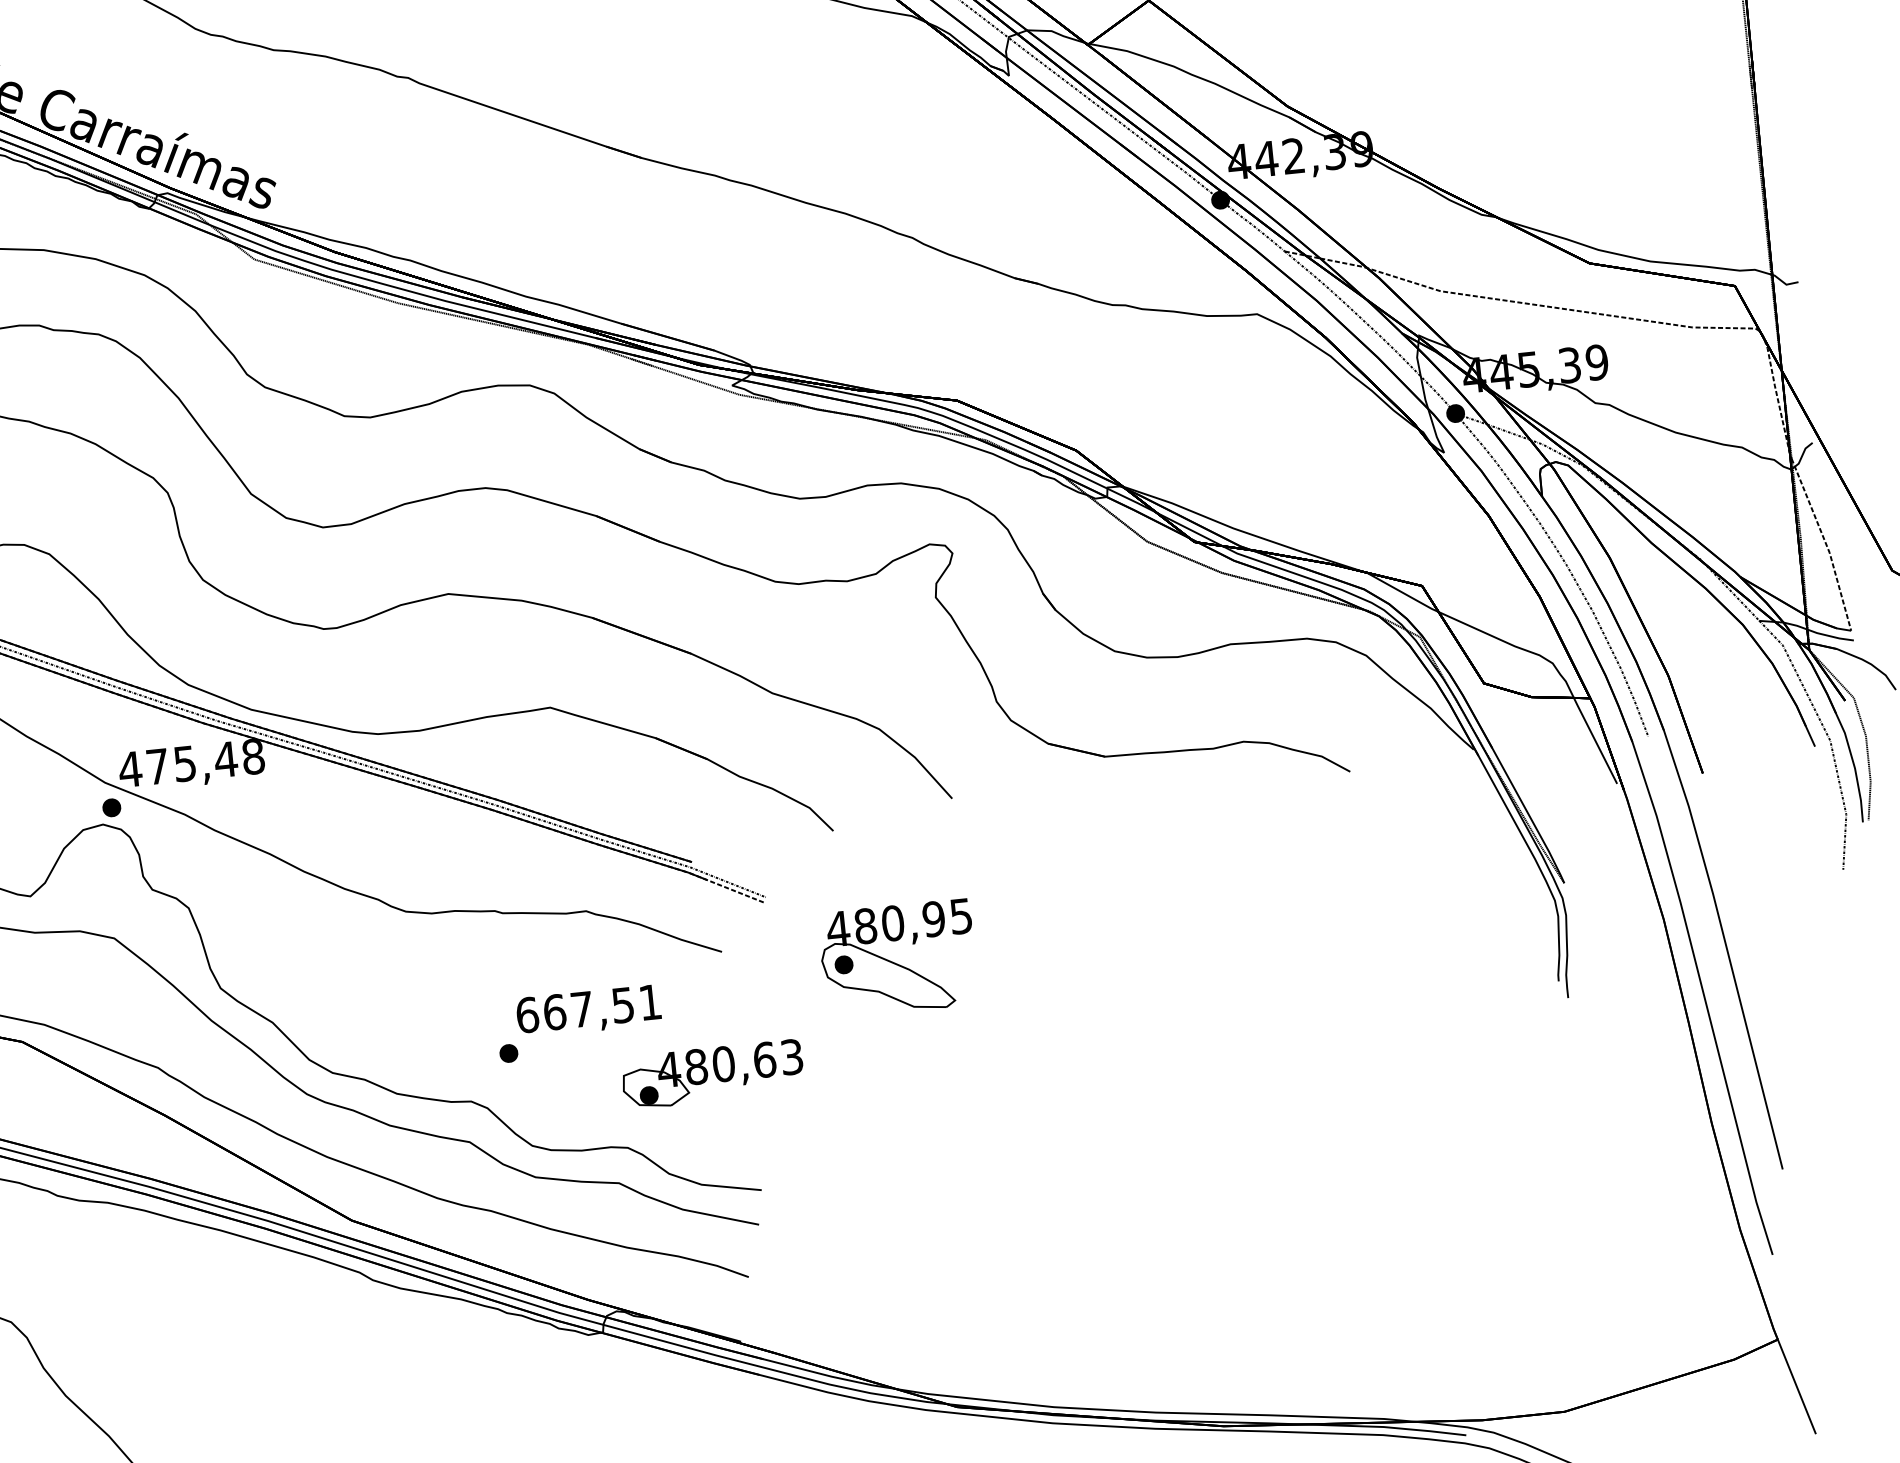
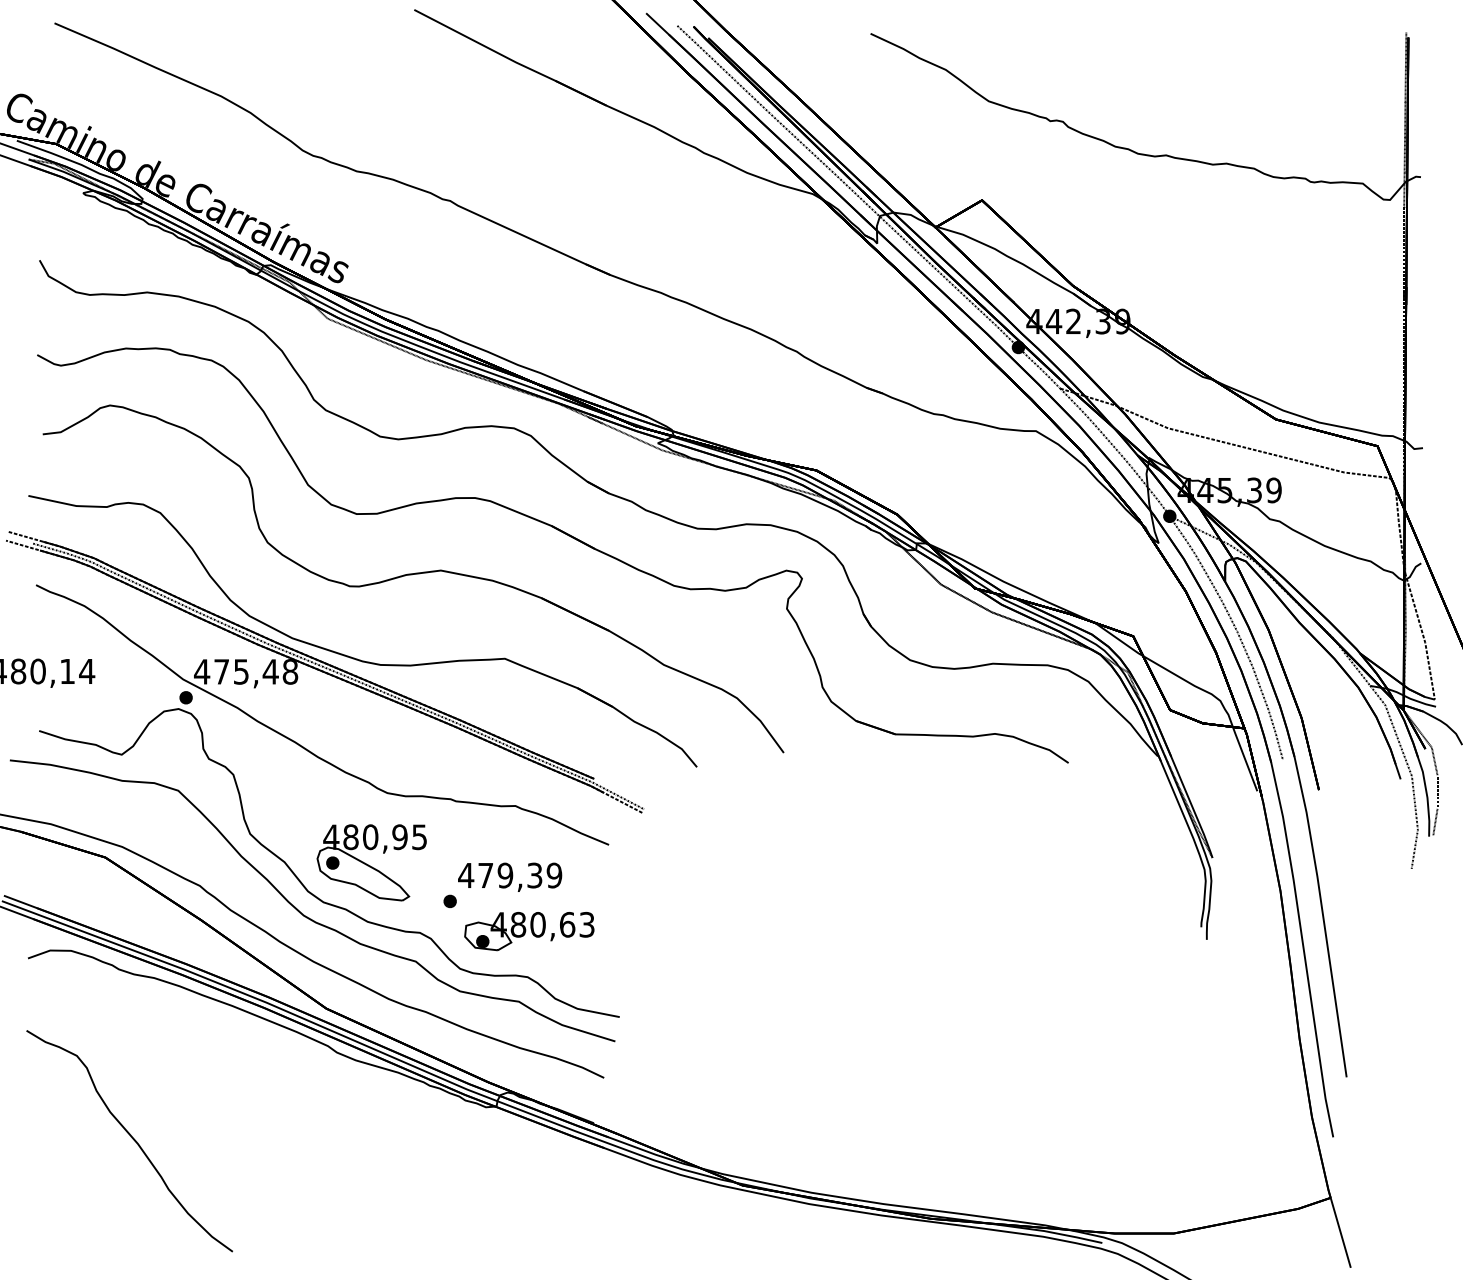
part: (897, 958) -> (371, 862), moved
text: (589, 1008) -> (510, 875), 667,51 -> 479,39
part: (712, 1074) -> (529, 931), moved

